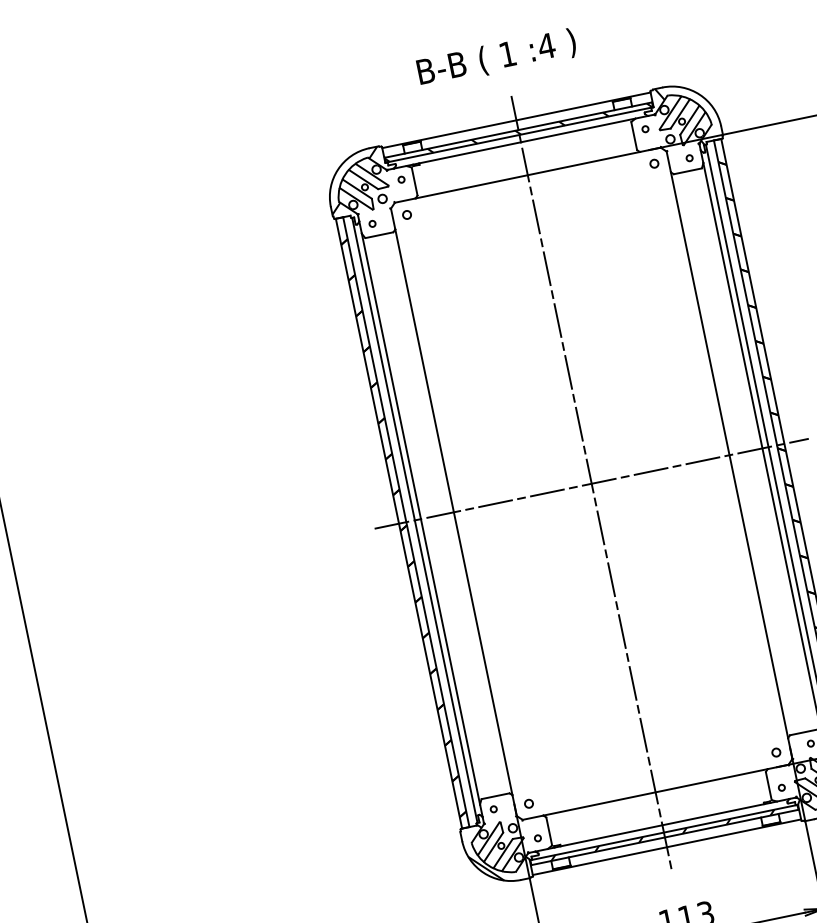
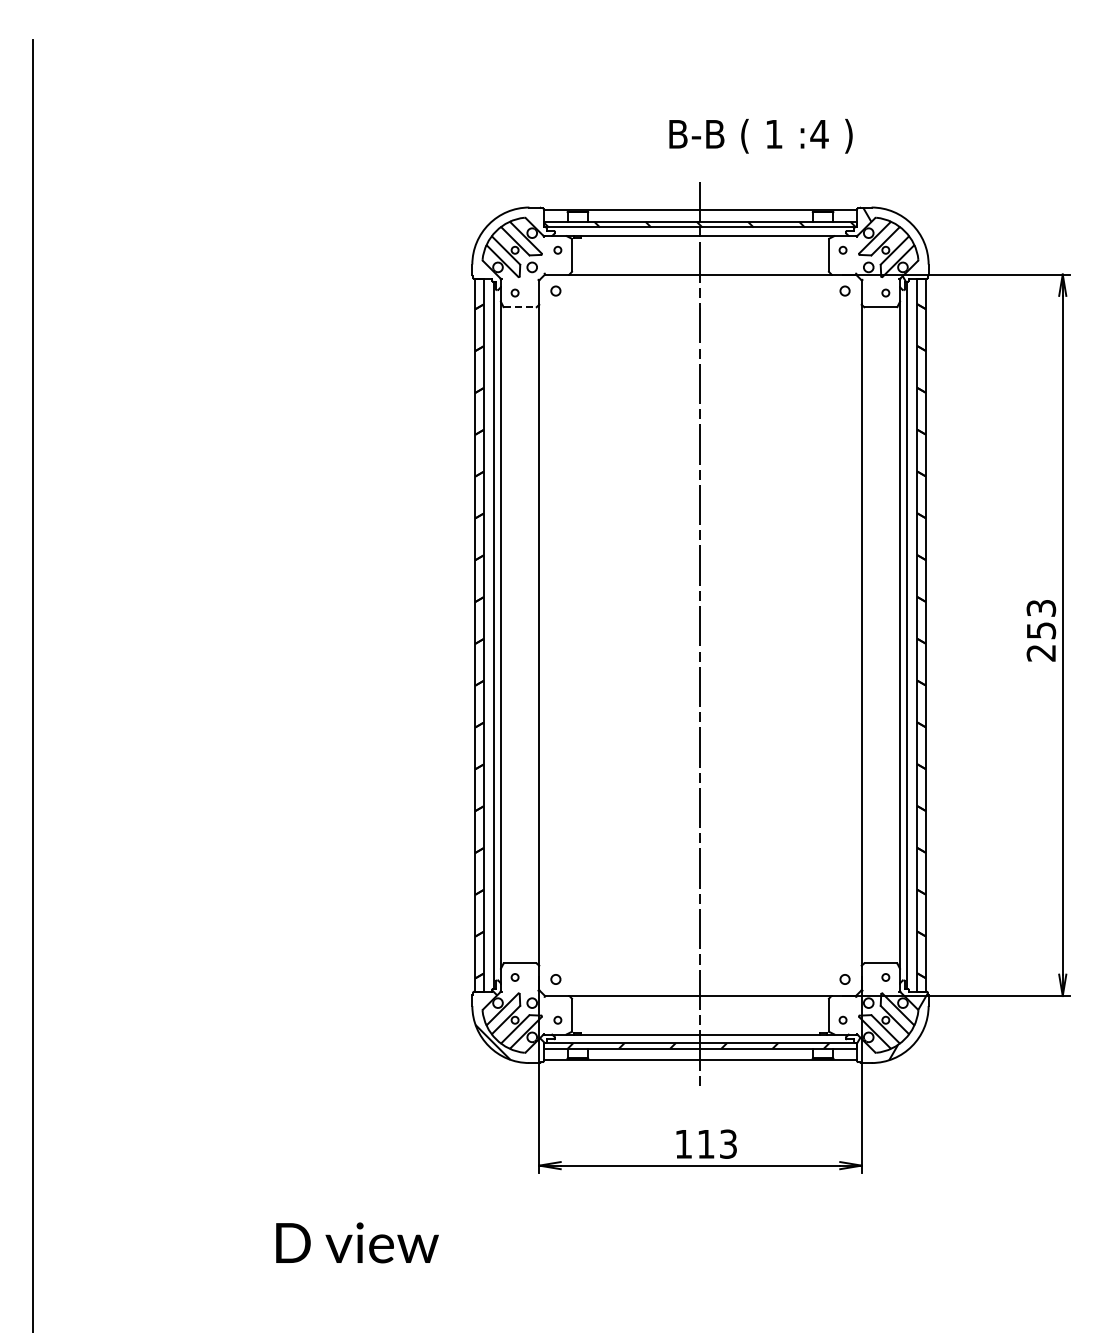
text: (496, 57) -> (760, 135), moved
hatch: (355, 180) -> (505, 240), removed
line: (379, 235) -> (520, 307), solid -> dashed
line: (591, 483) -> (700, 635), removed

